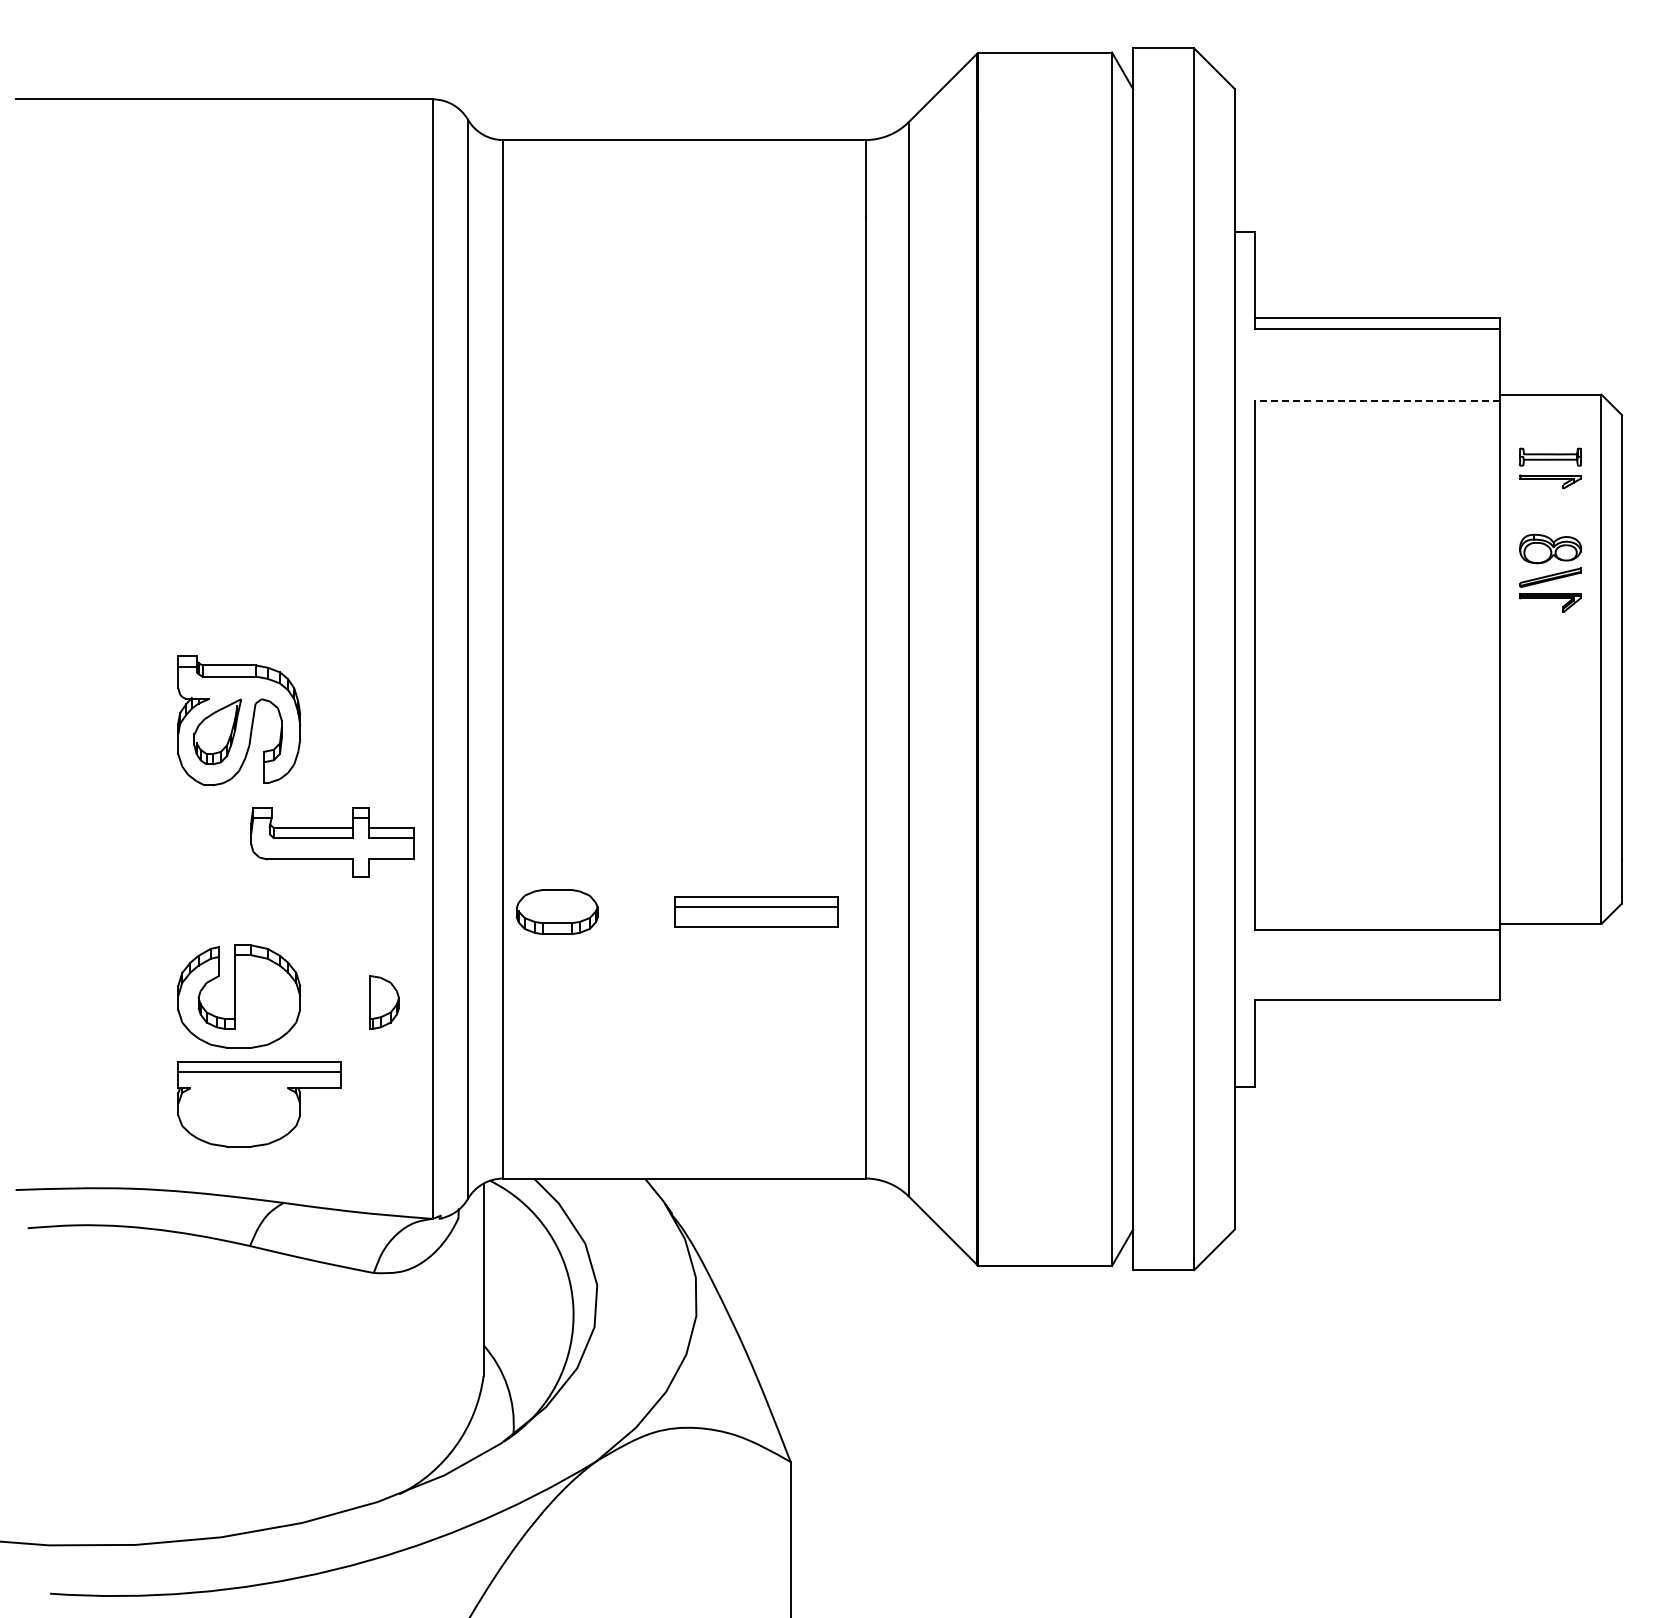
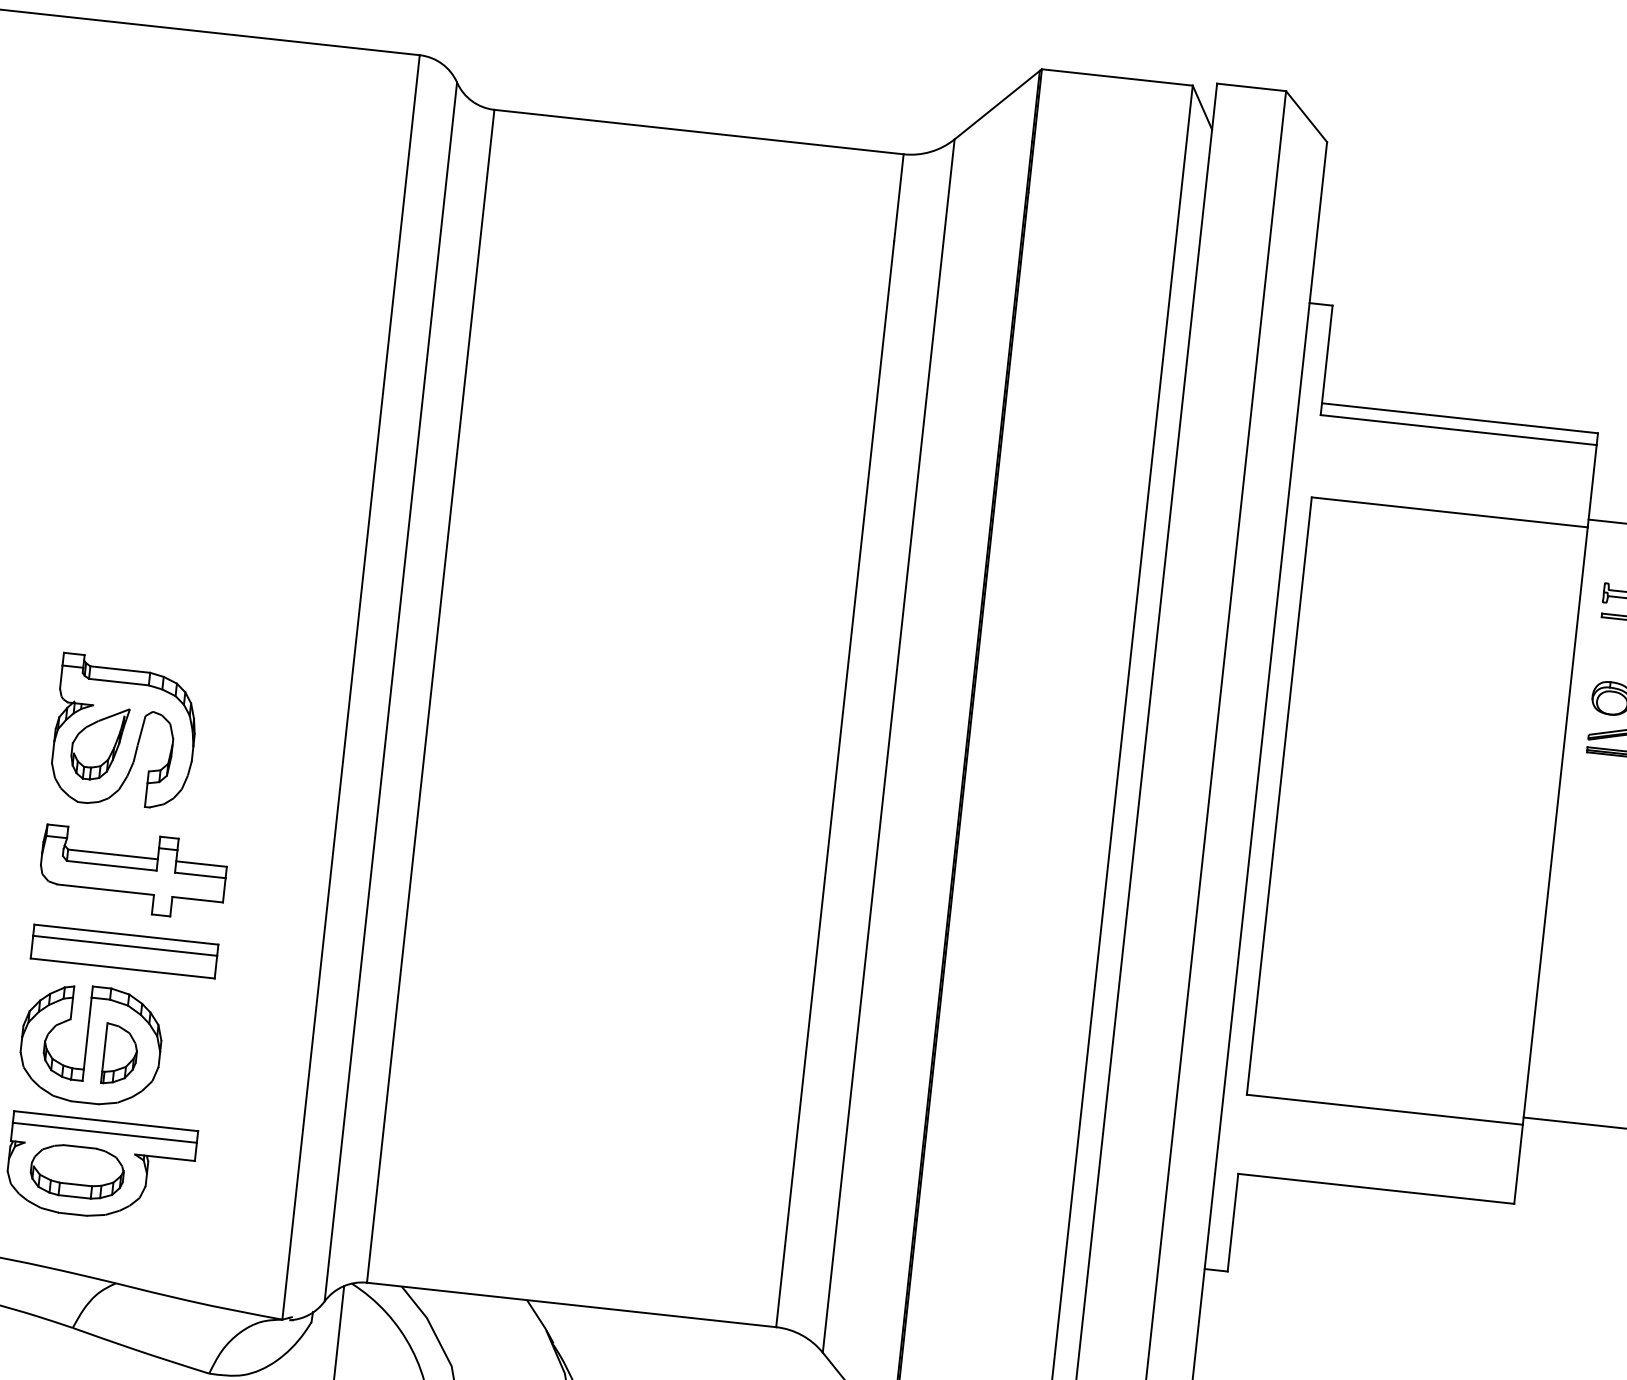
line: (1377, 401) -> (1449, 512), dashed -> solid
part: (332, 842) -> (132, 873), moved
part: (556, 911) -> (76, 1171), moved
part: (756, 911) -> (124, 951), moved
part: (384, 1002) -> (120, 1054), moved

